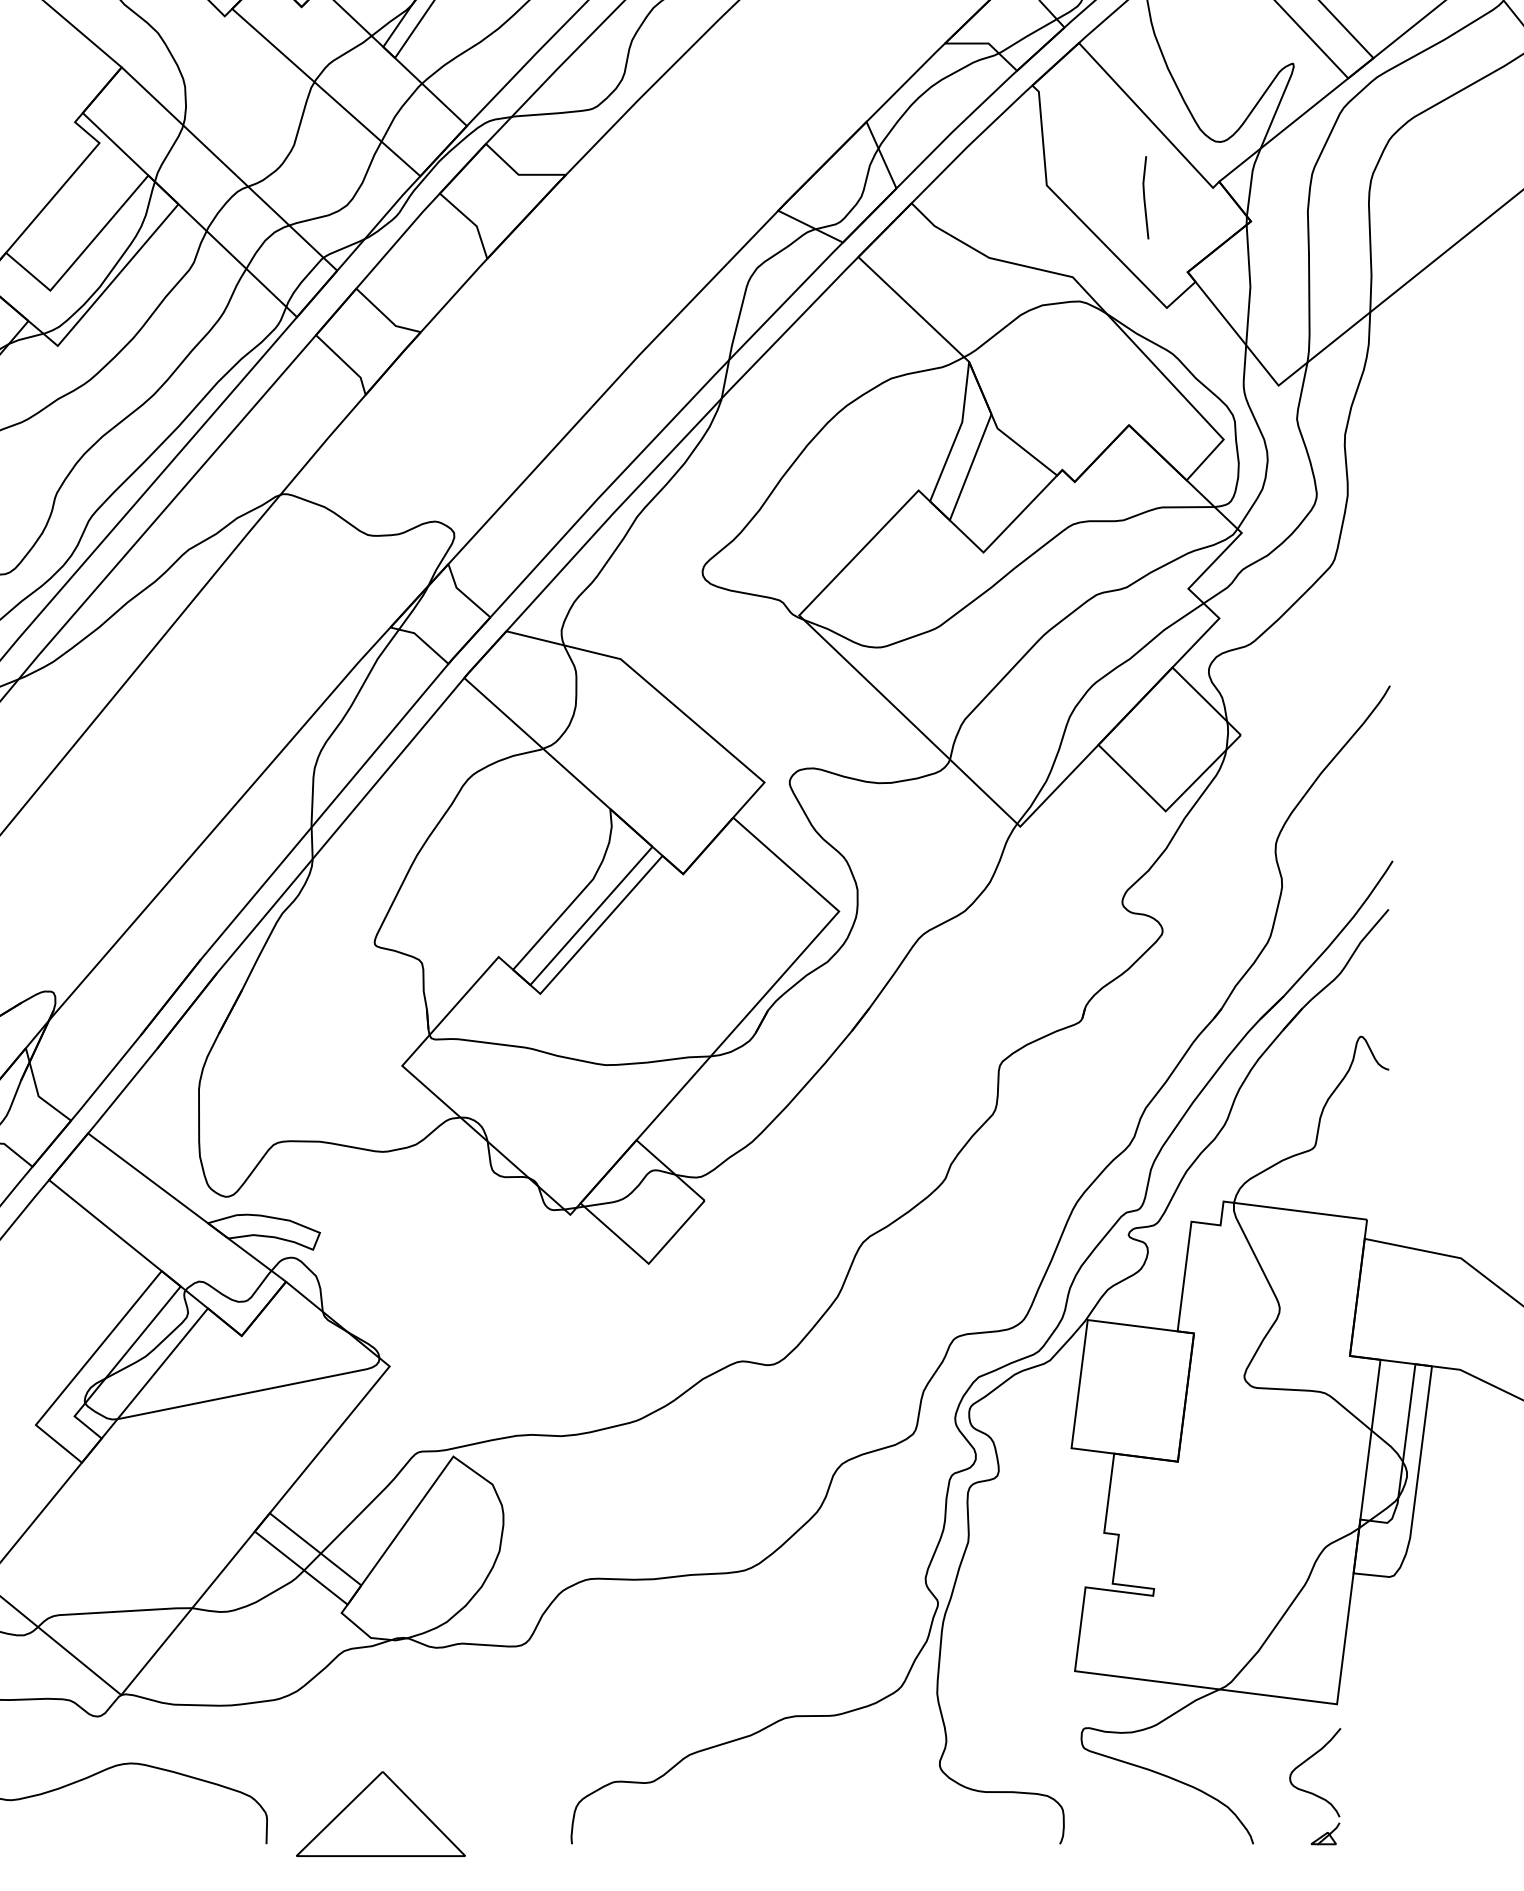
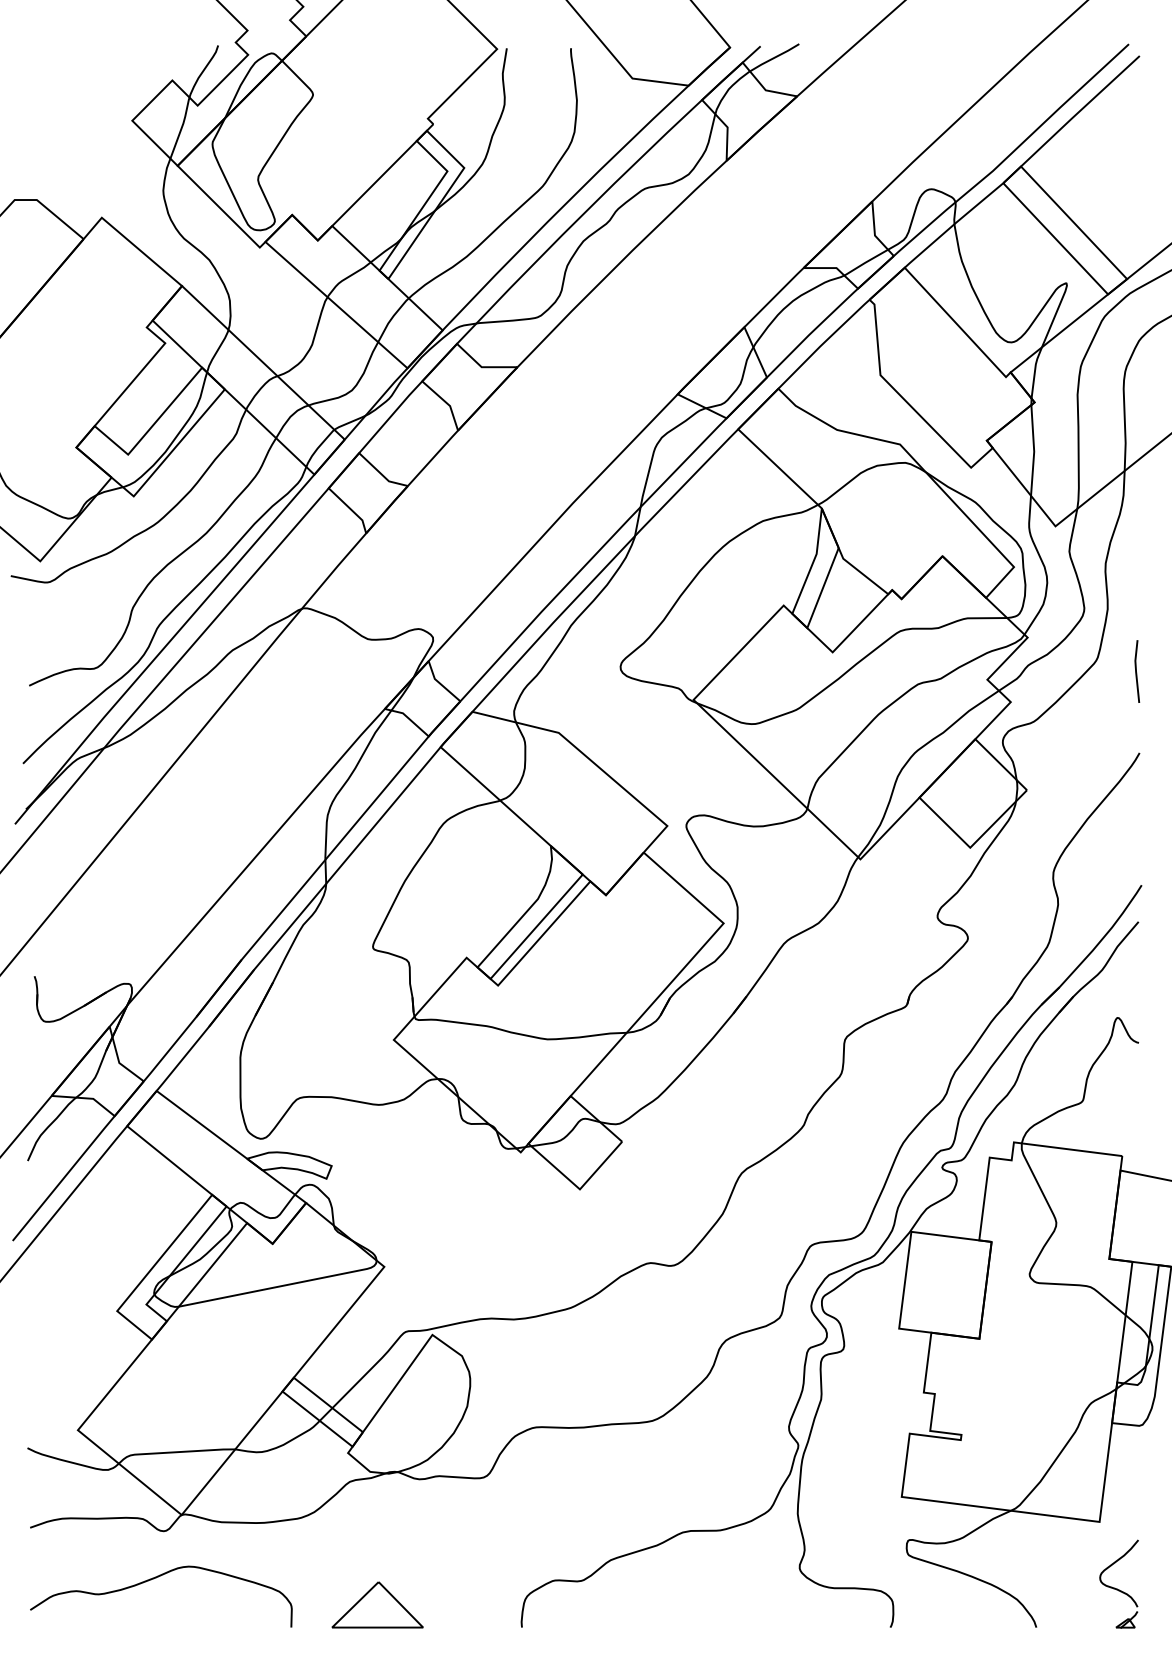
line: (1144, 197) -> (1136, 671), moved
part: (1314, 1785) -> (1118, 1583), moved
part: (380, 1813) -> (377, 1604), size x0.71

